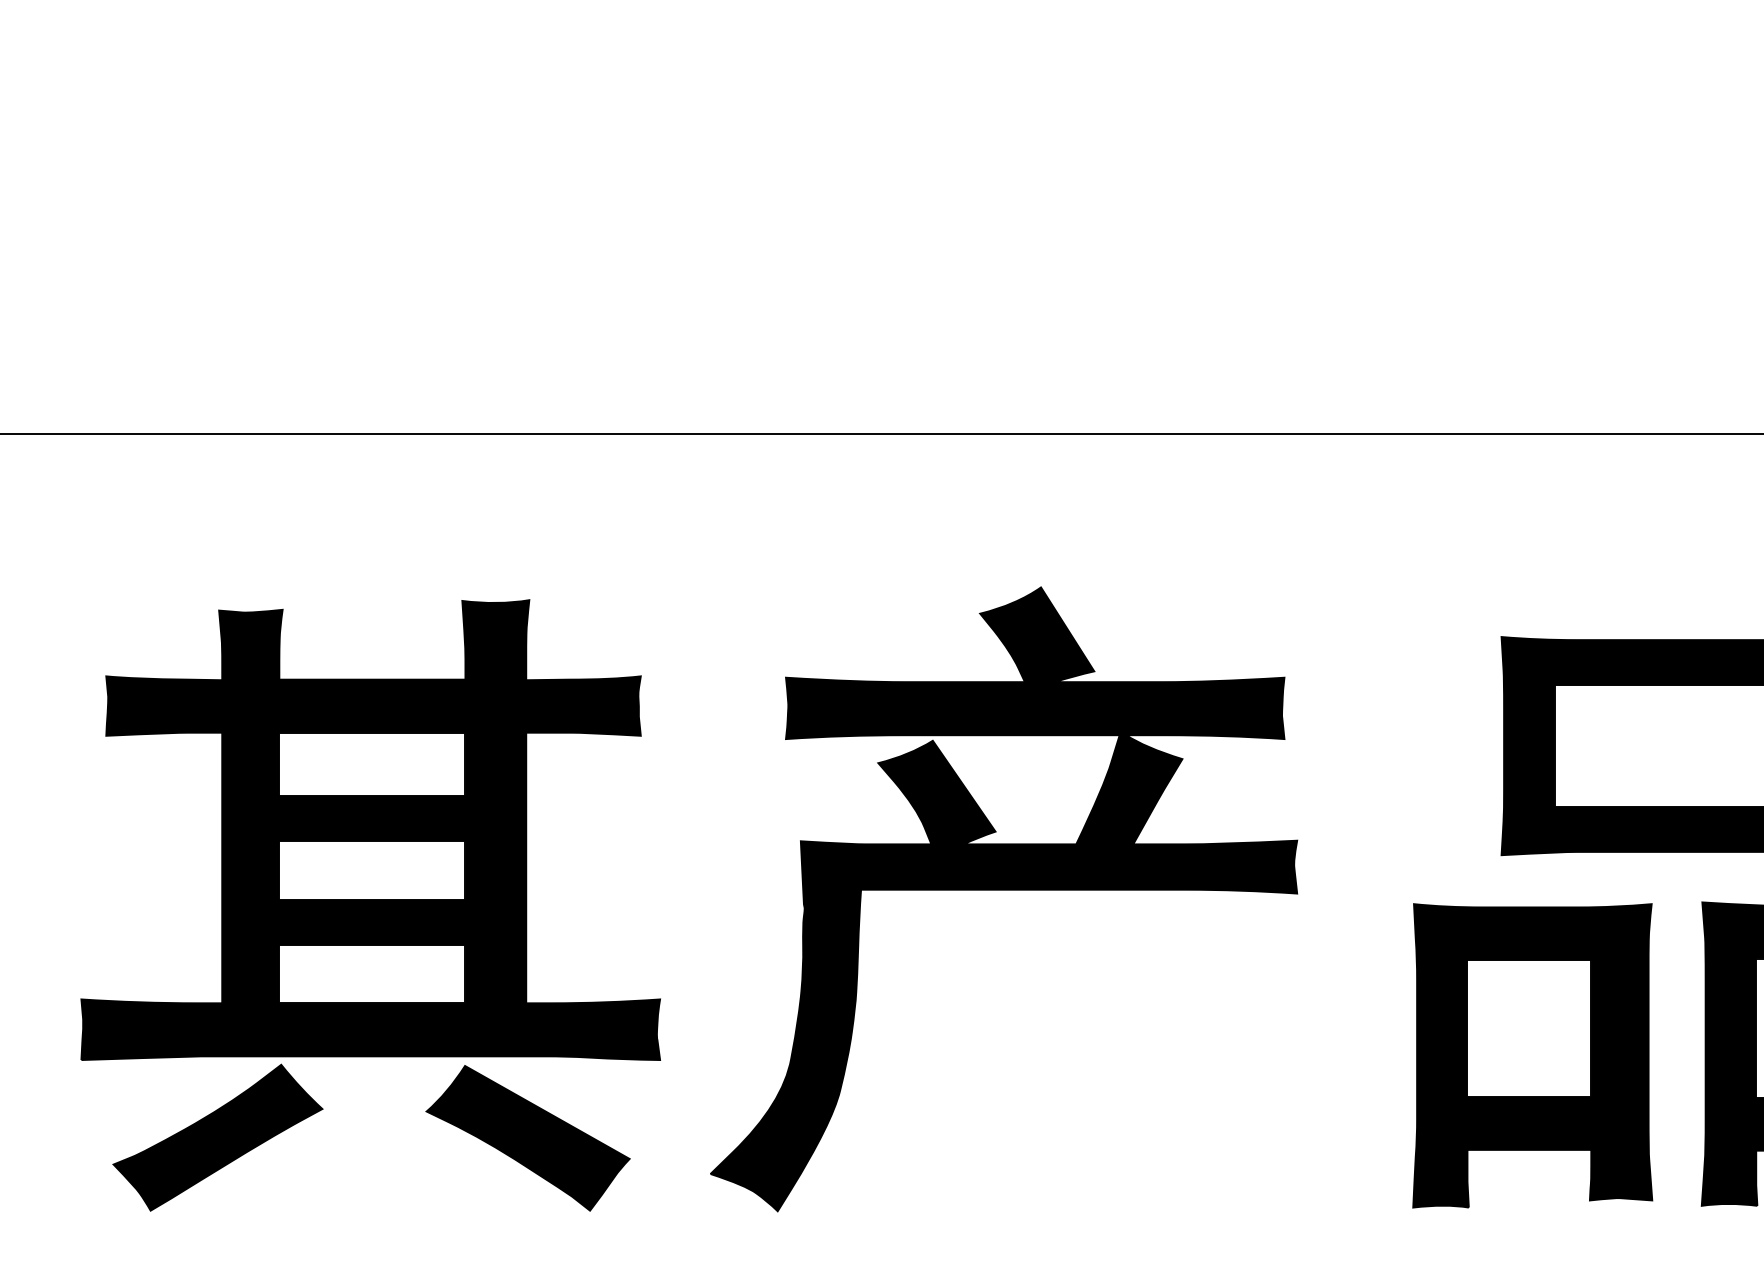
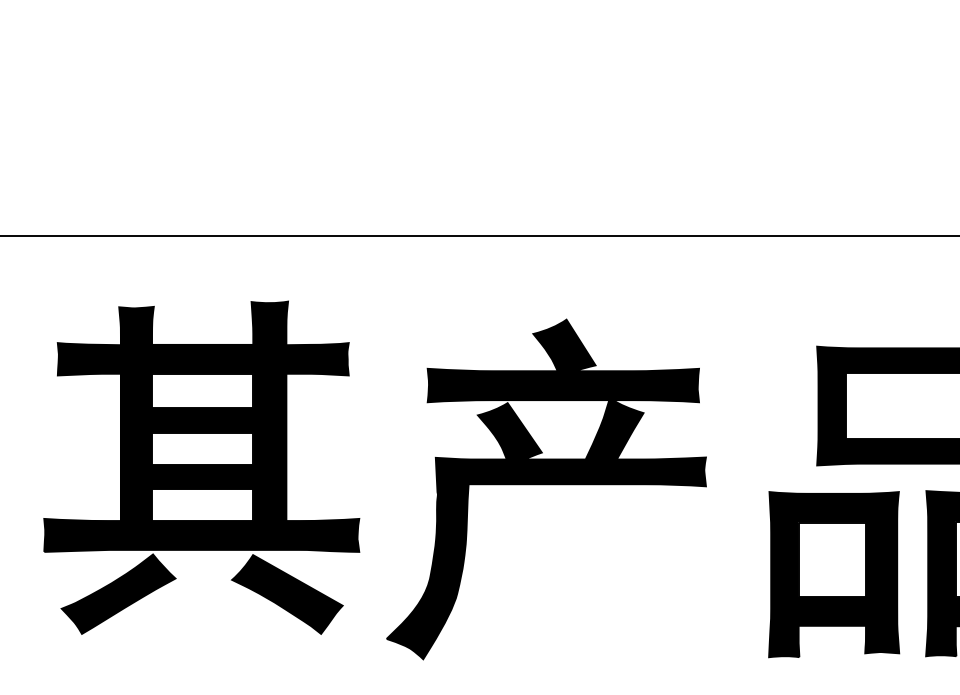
part: (370, 904) -> (201, 467), moved

